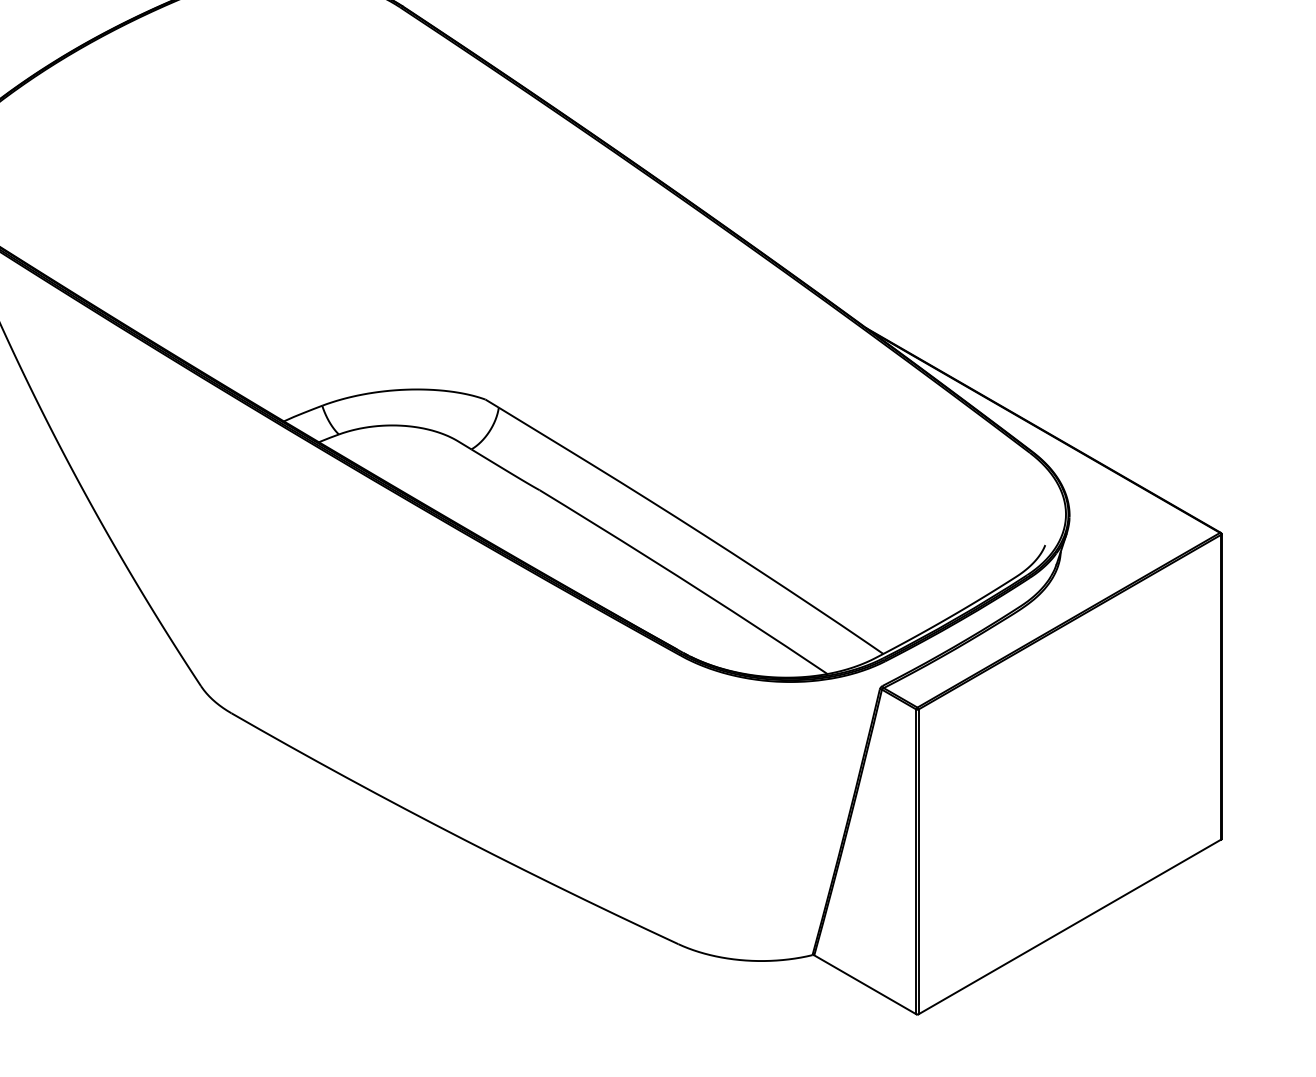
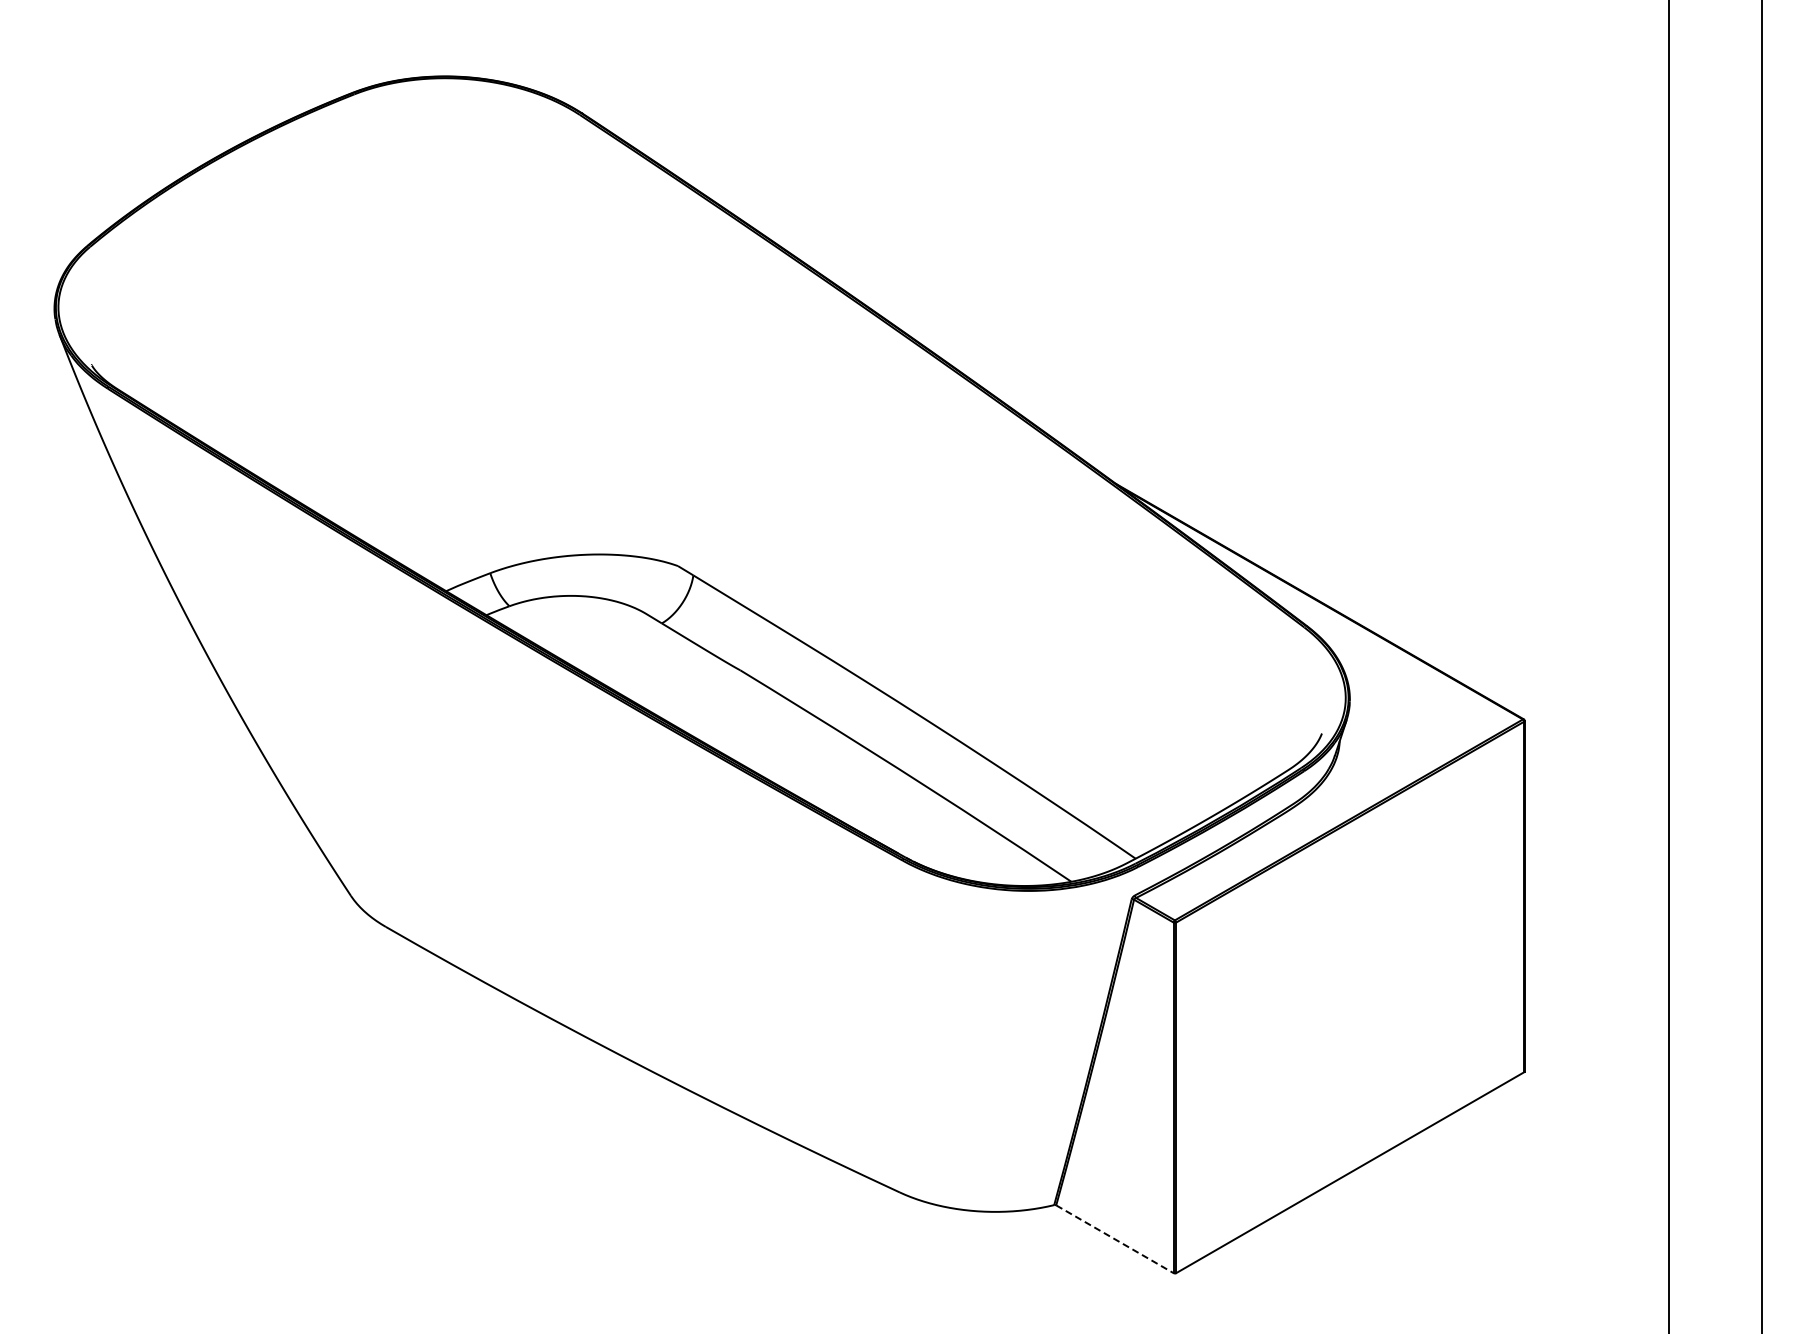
line: (864, 985) -> (1114, 1239), solid -> dashed

